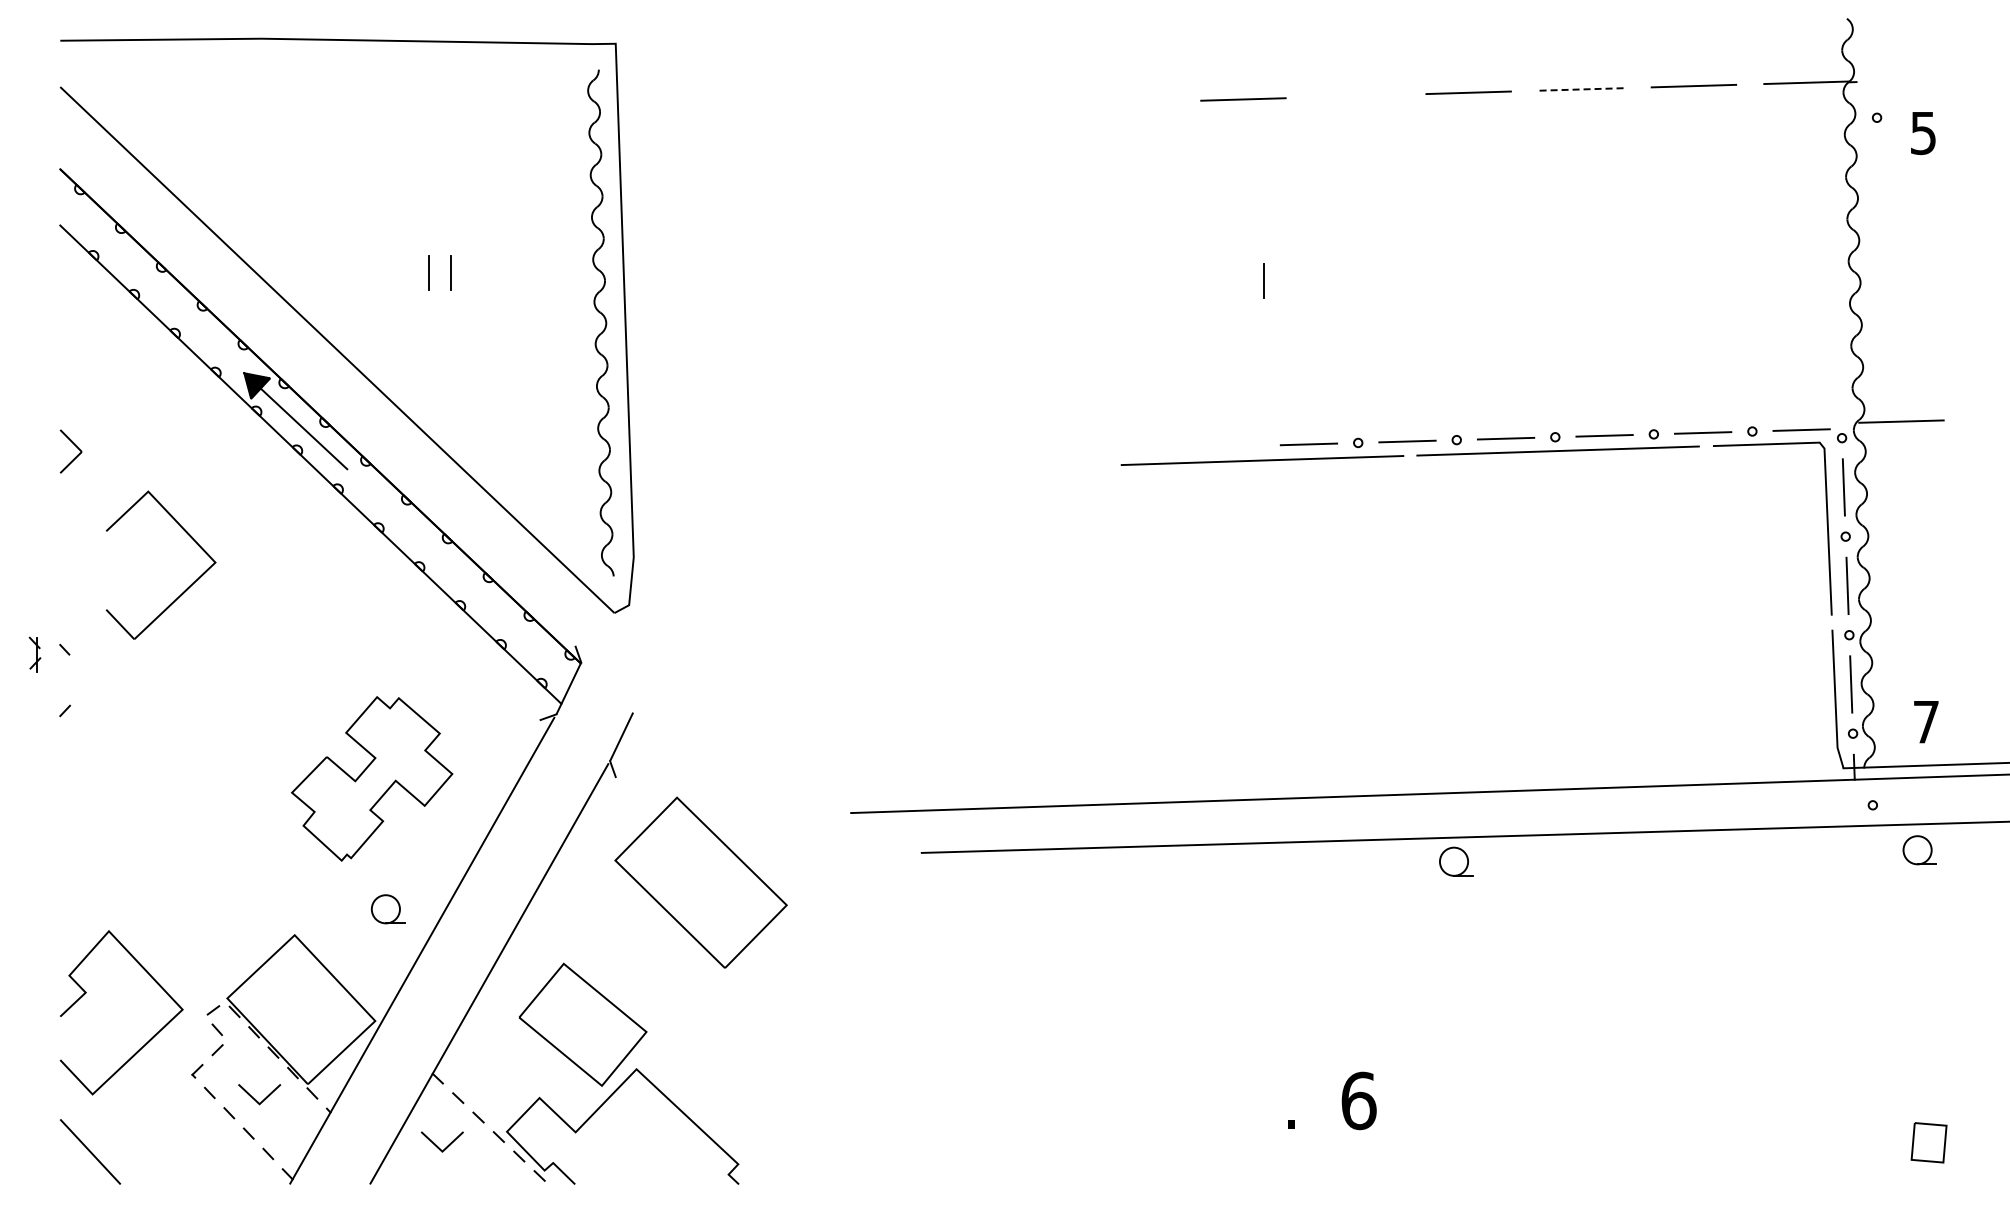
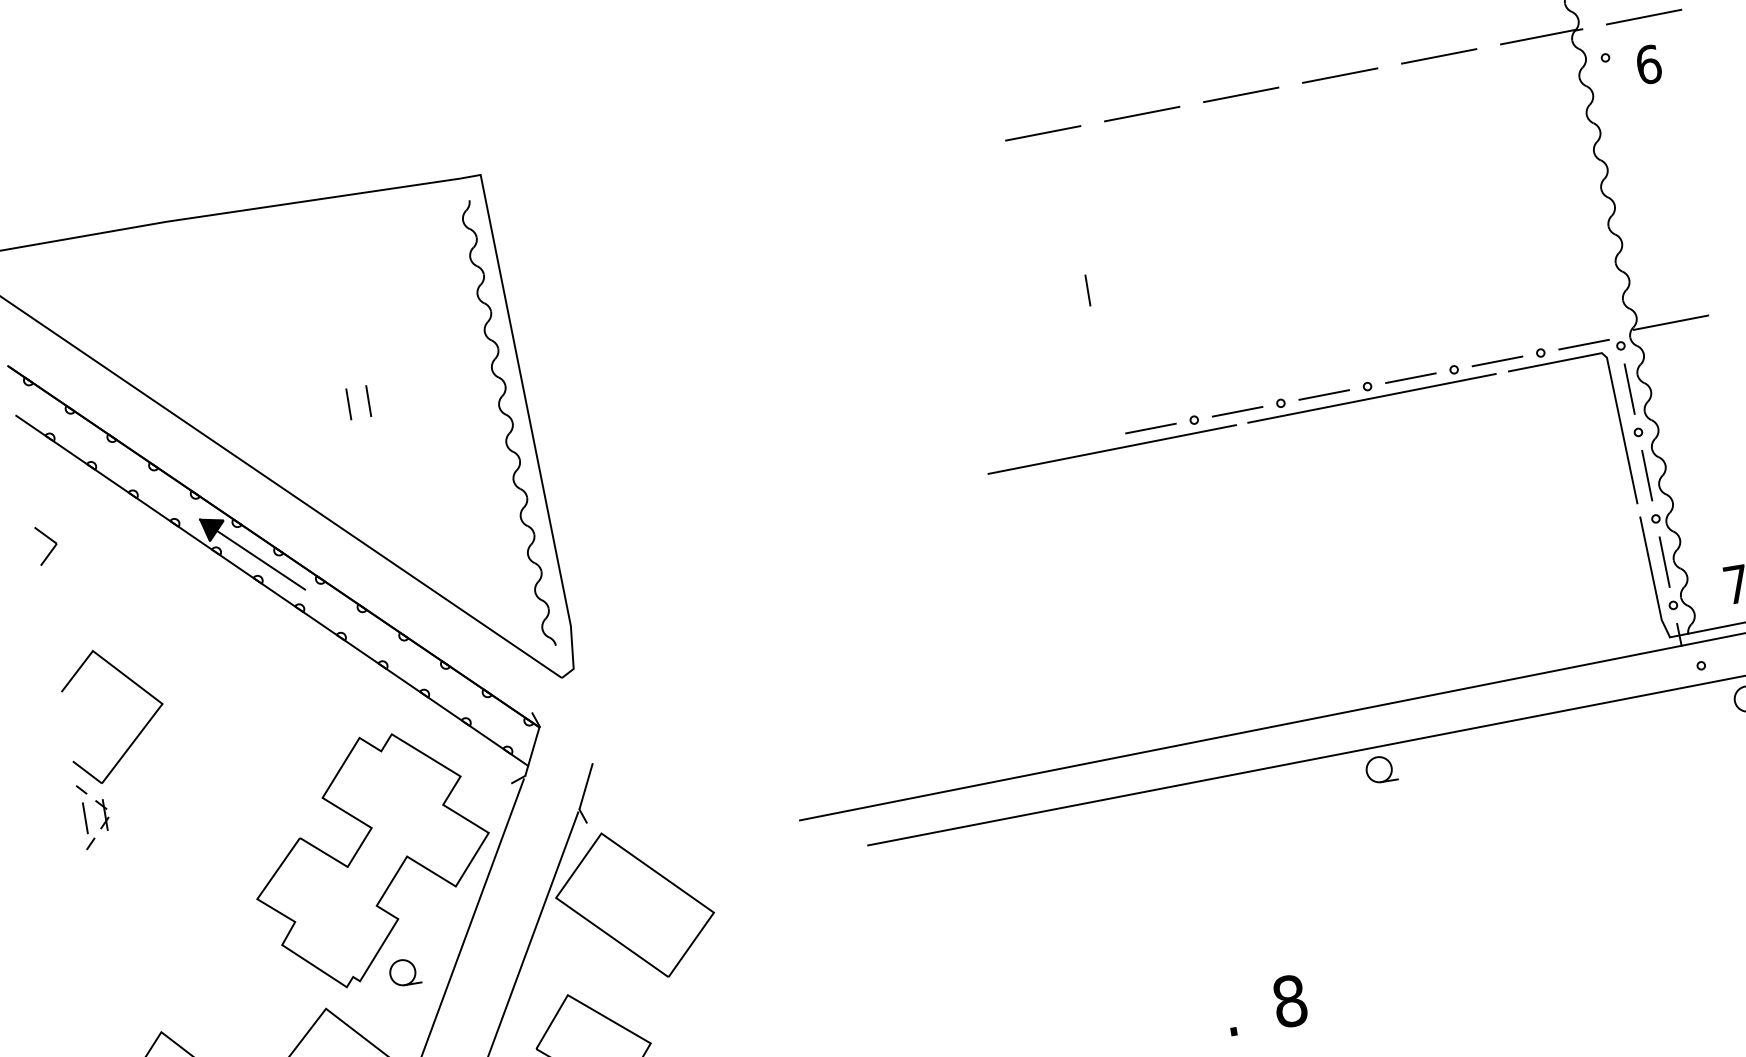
line: (1926, 79) -> (1643, 16), added
line: (1580, 89) -> (1339, 75), dashed -> solid
line: (1355, 95) -> (1141, 113), added
text: (1923, 133) -> (1648, 65), 5 -> 6
part: (75, 446) -> (50, 539), moved
part: (185, 589) -> (139, 732), moved
part: (34, 654) -> (102, 815), moved
line: (63, 681) -> (85, 818), added
part: (371, 778) -> (371, 859), size x1.67
part: (1456, 861) -> (1381, 769), moved
part: (700, 882) -> (634, 905), moved
text: (1358, 1100) -> (1289, 1000), 6 -> 8

